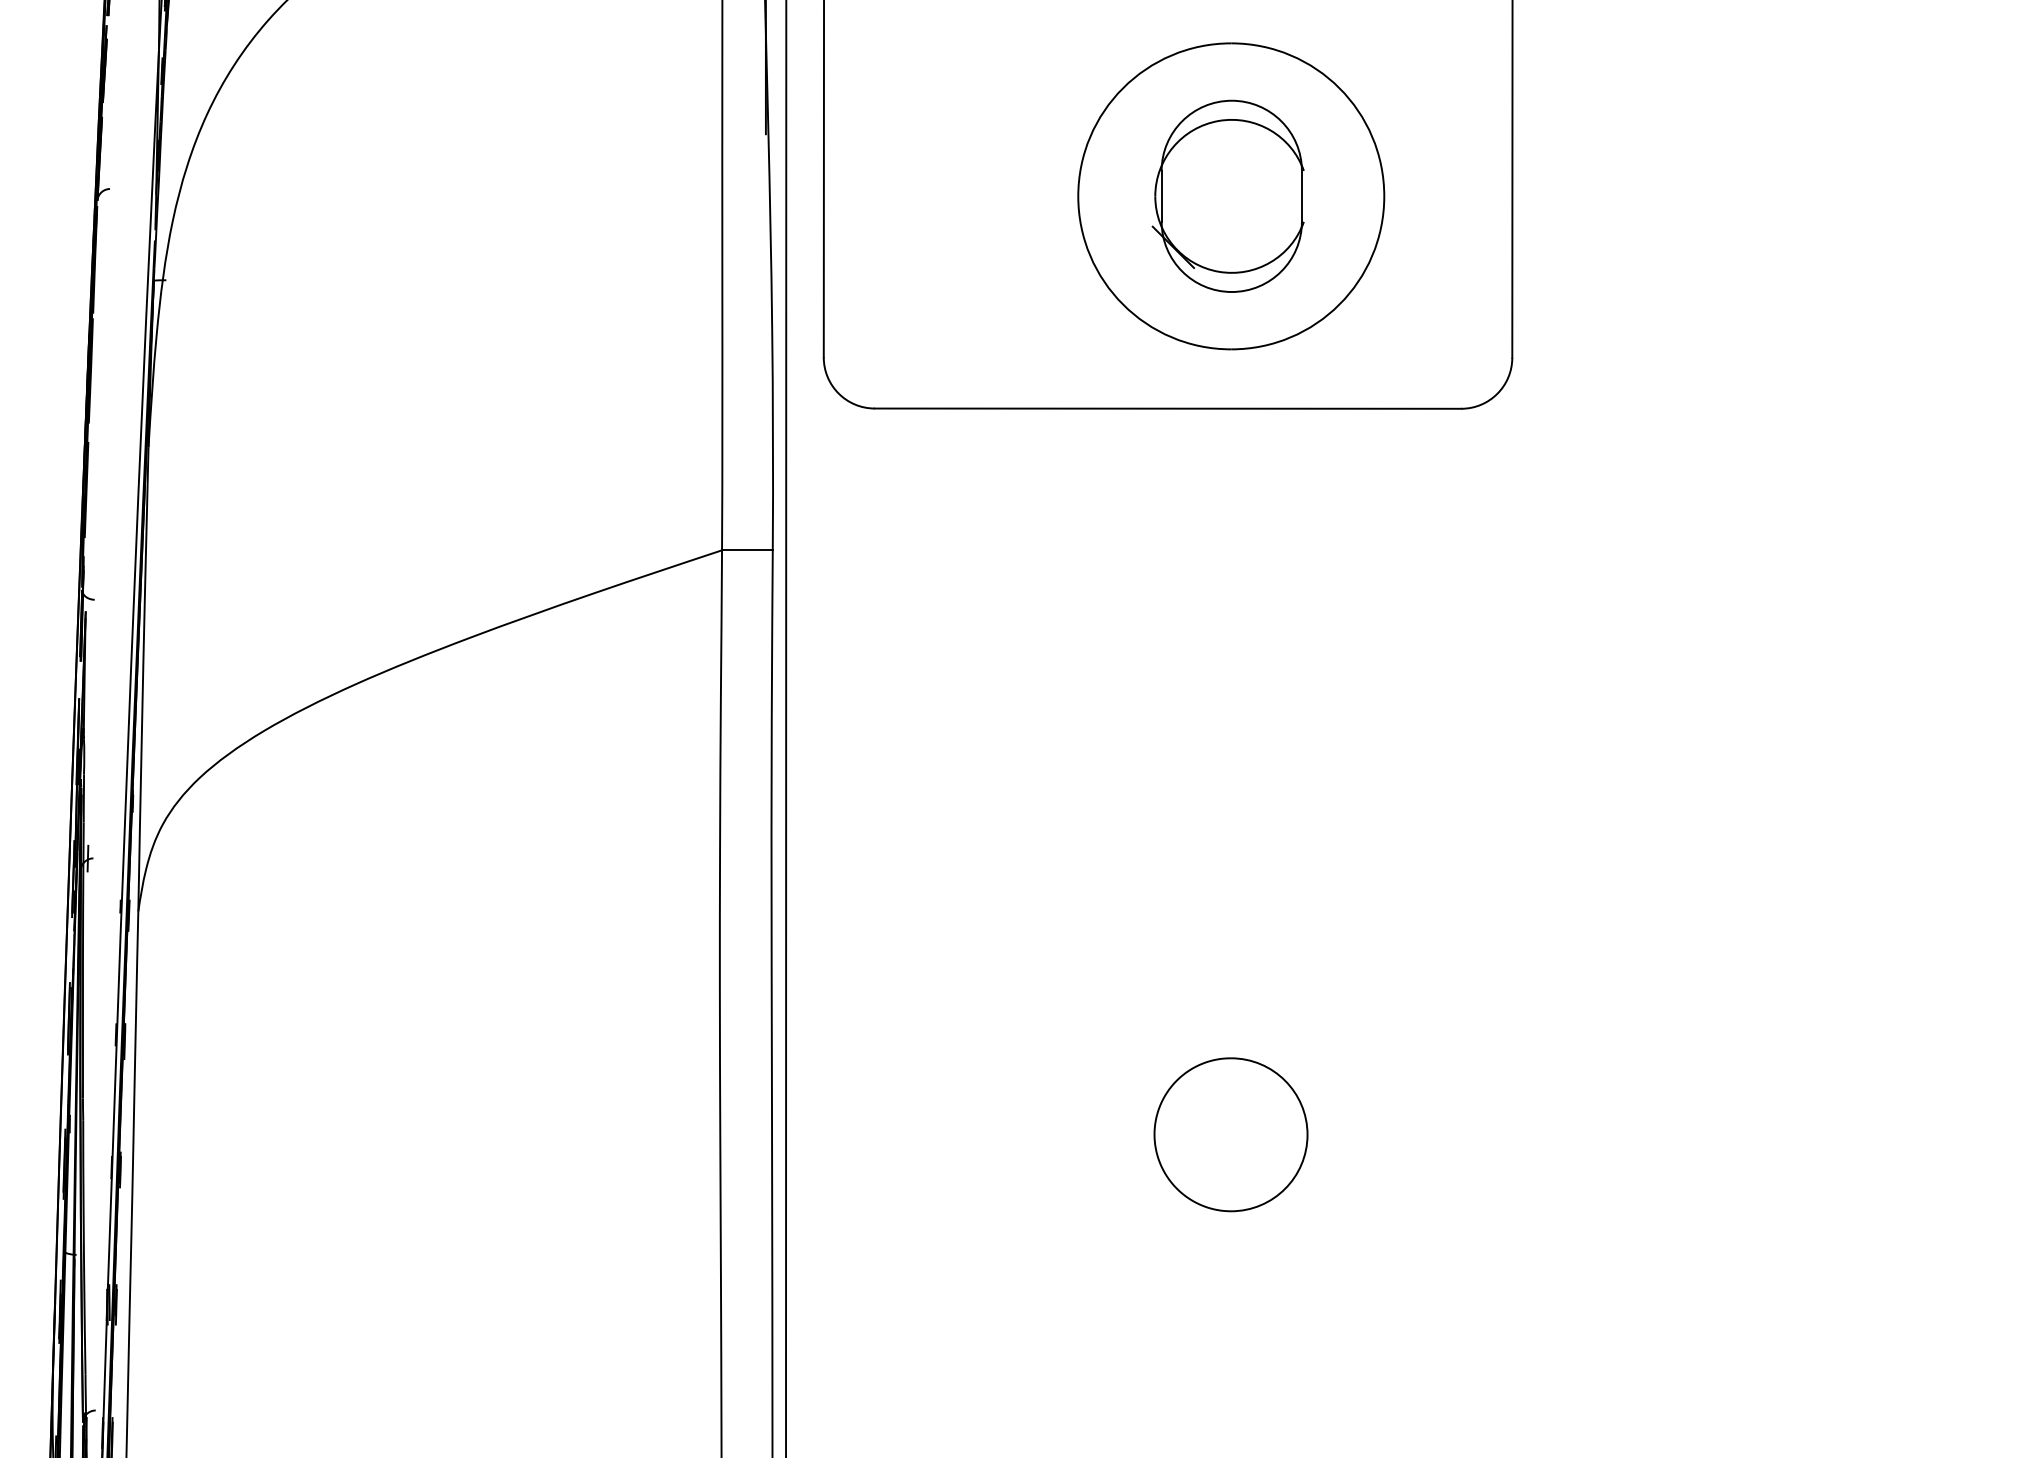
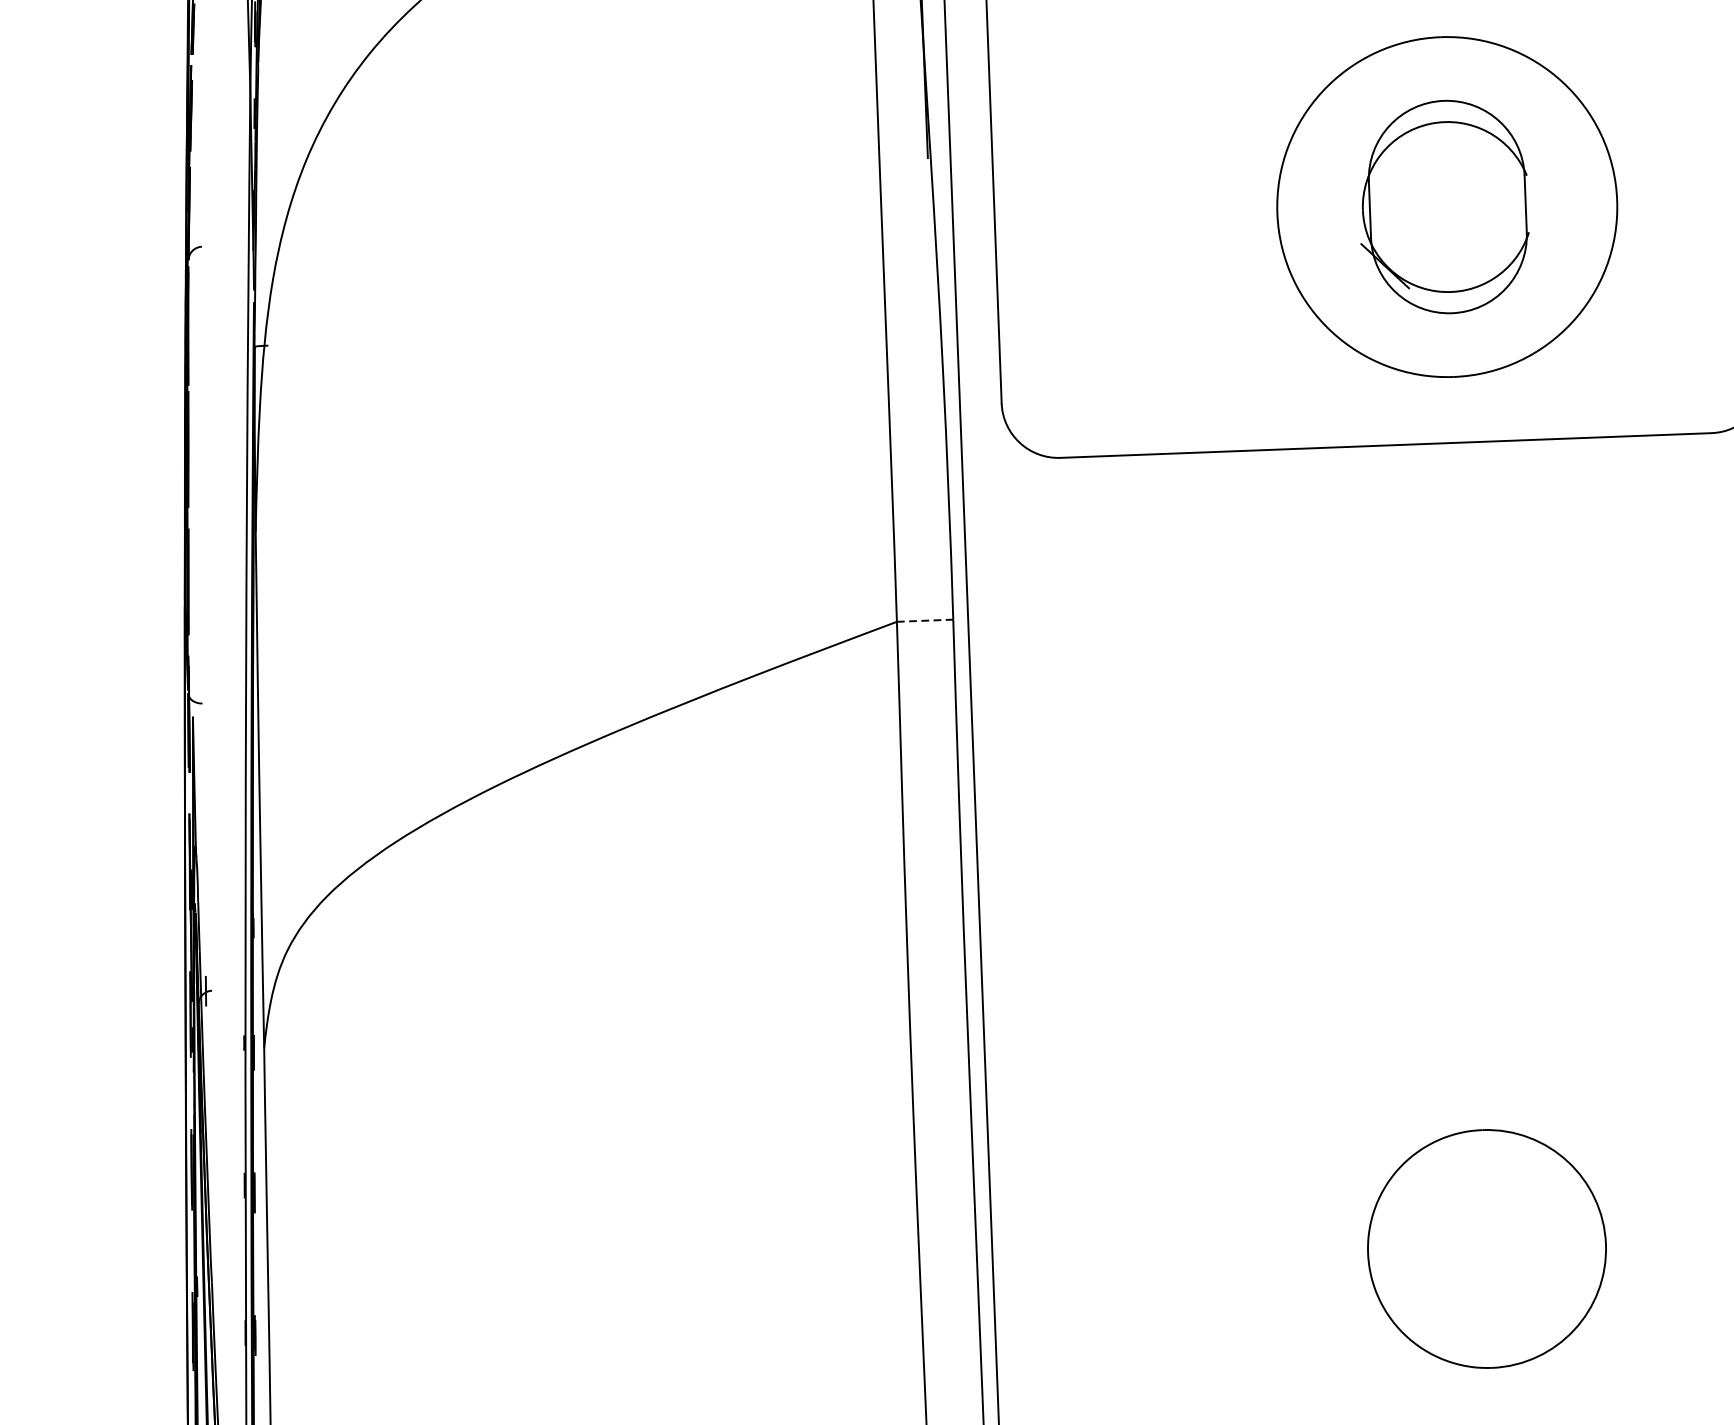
line: (747, 550) -> (925, 620), solid -> dashed
part: (1230, 1134) -> (1486, 1248), size x1.4

